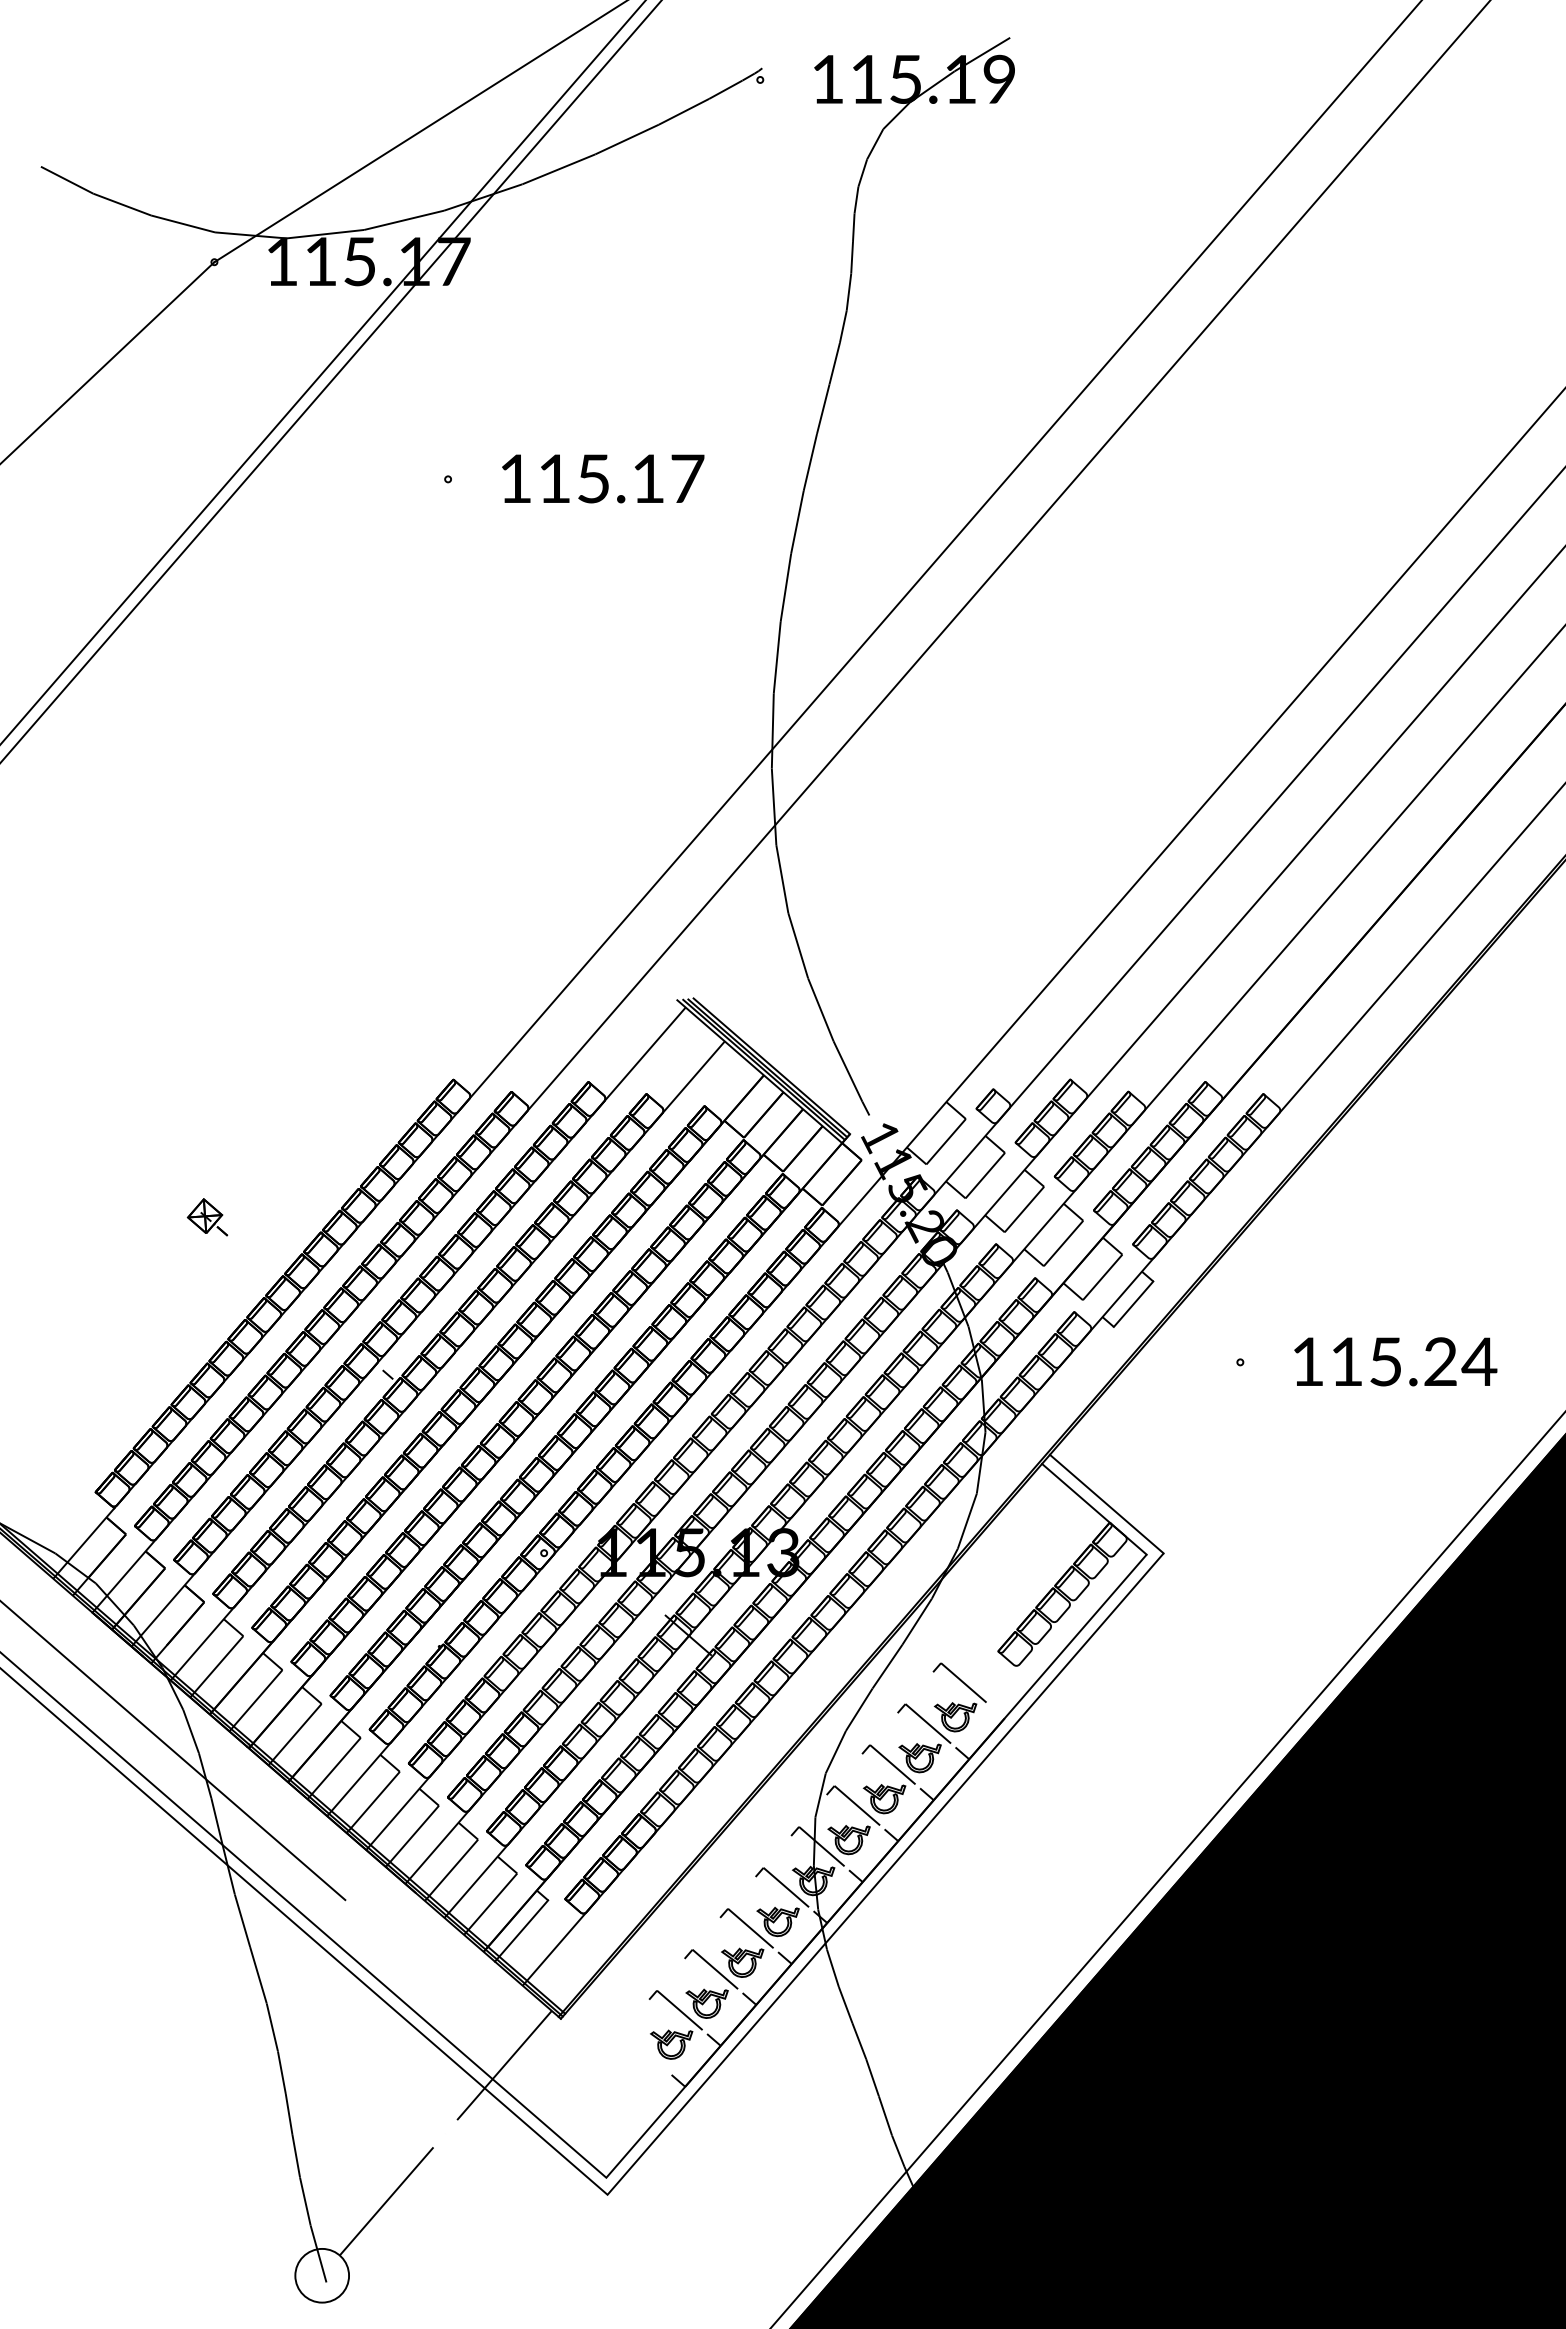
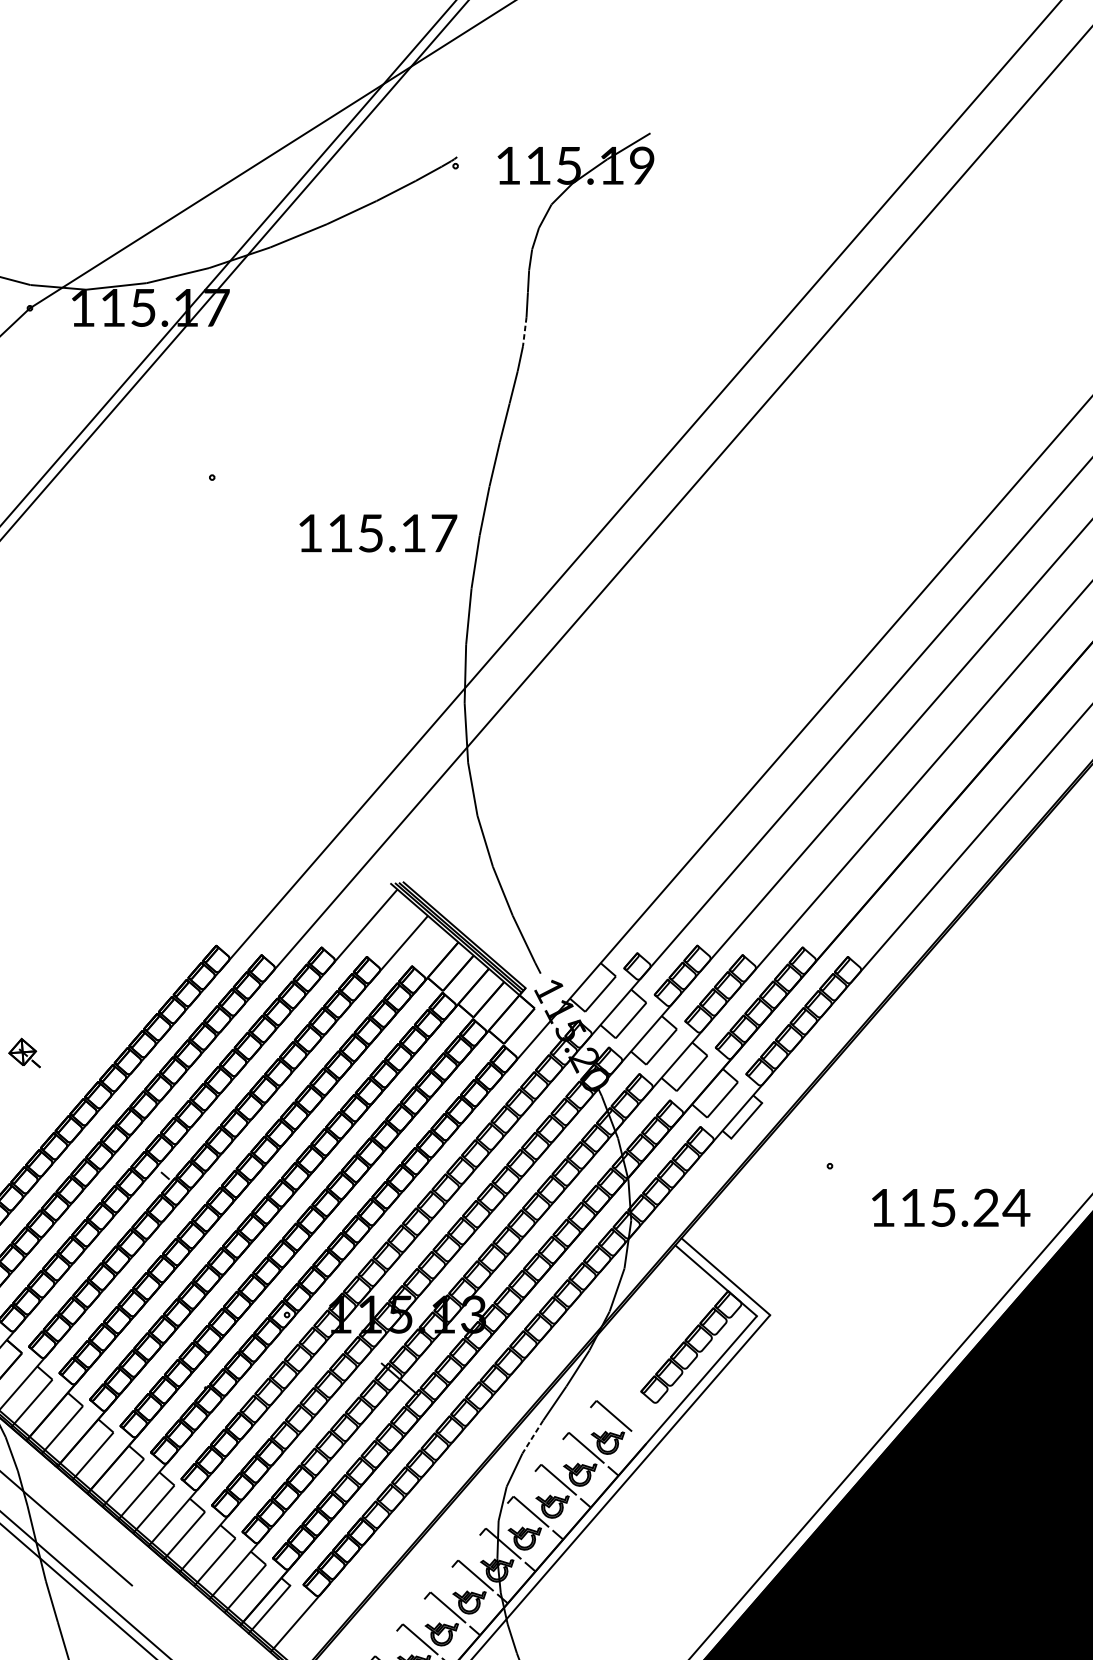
line: (848, 292) -> (524, 331), solid -> dashed
text: (603, 478) -> (378, 533), moved
text: (1395, 1361) -> (950, 1207), moved
line: (859, 1710) -> (533, 1437), solid -> dashed

